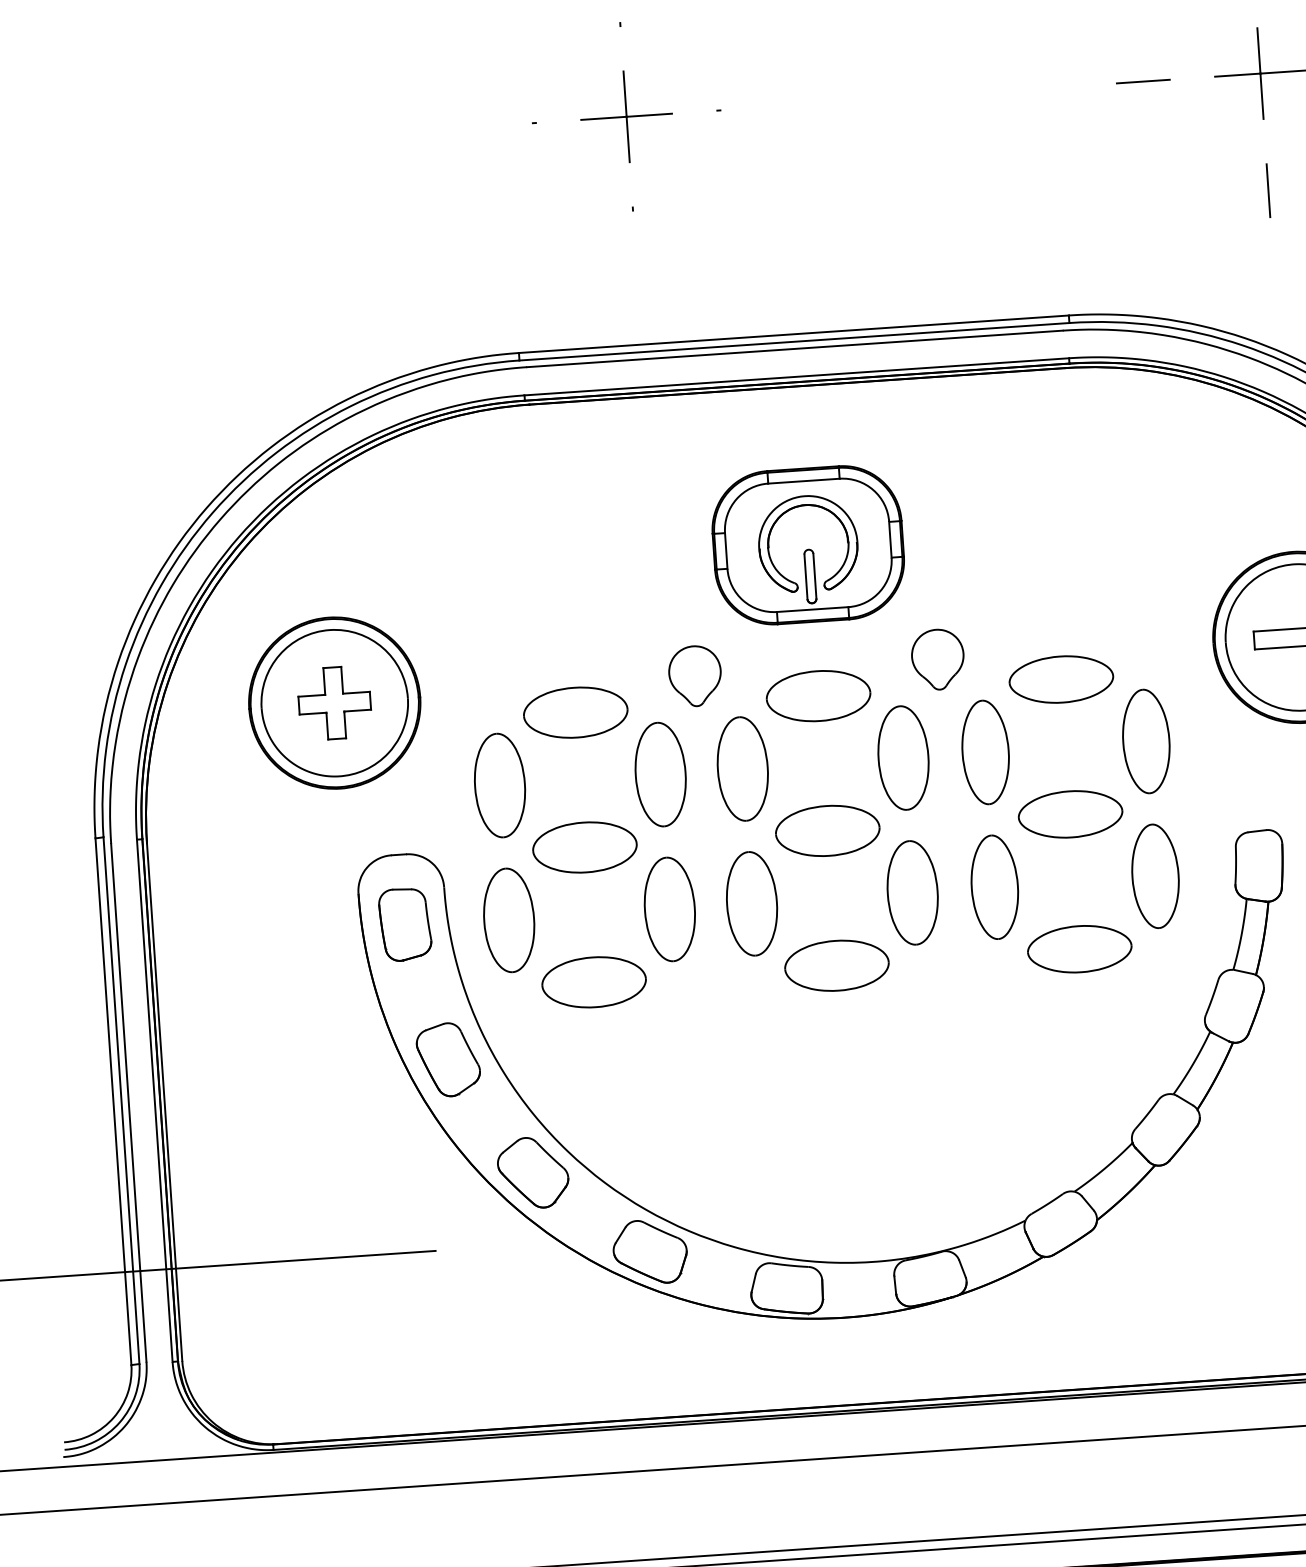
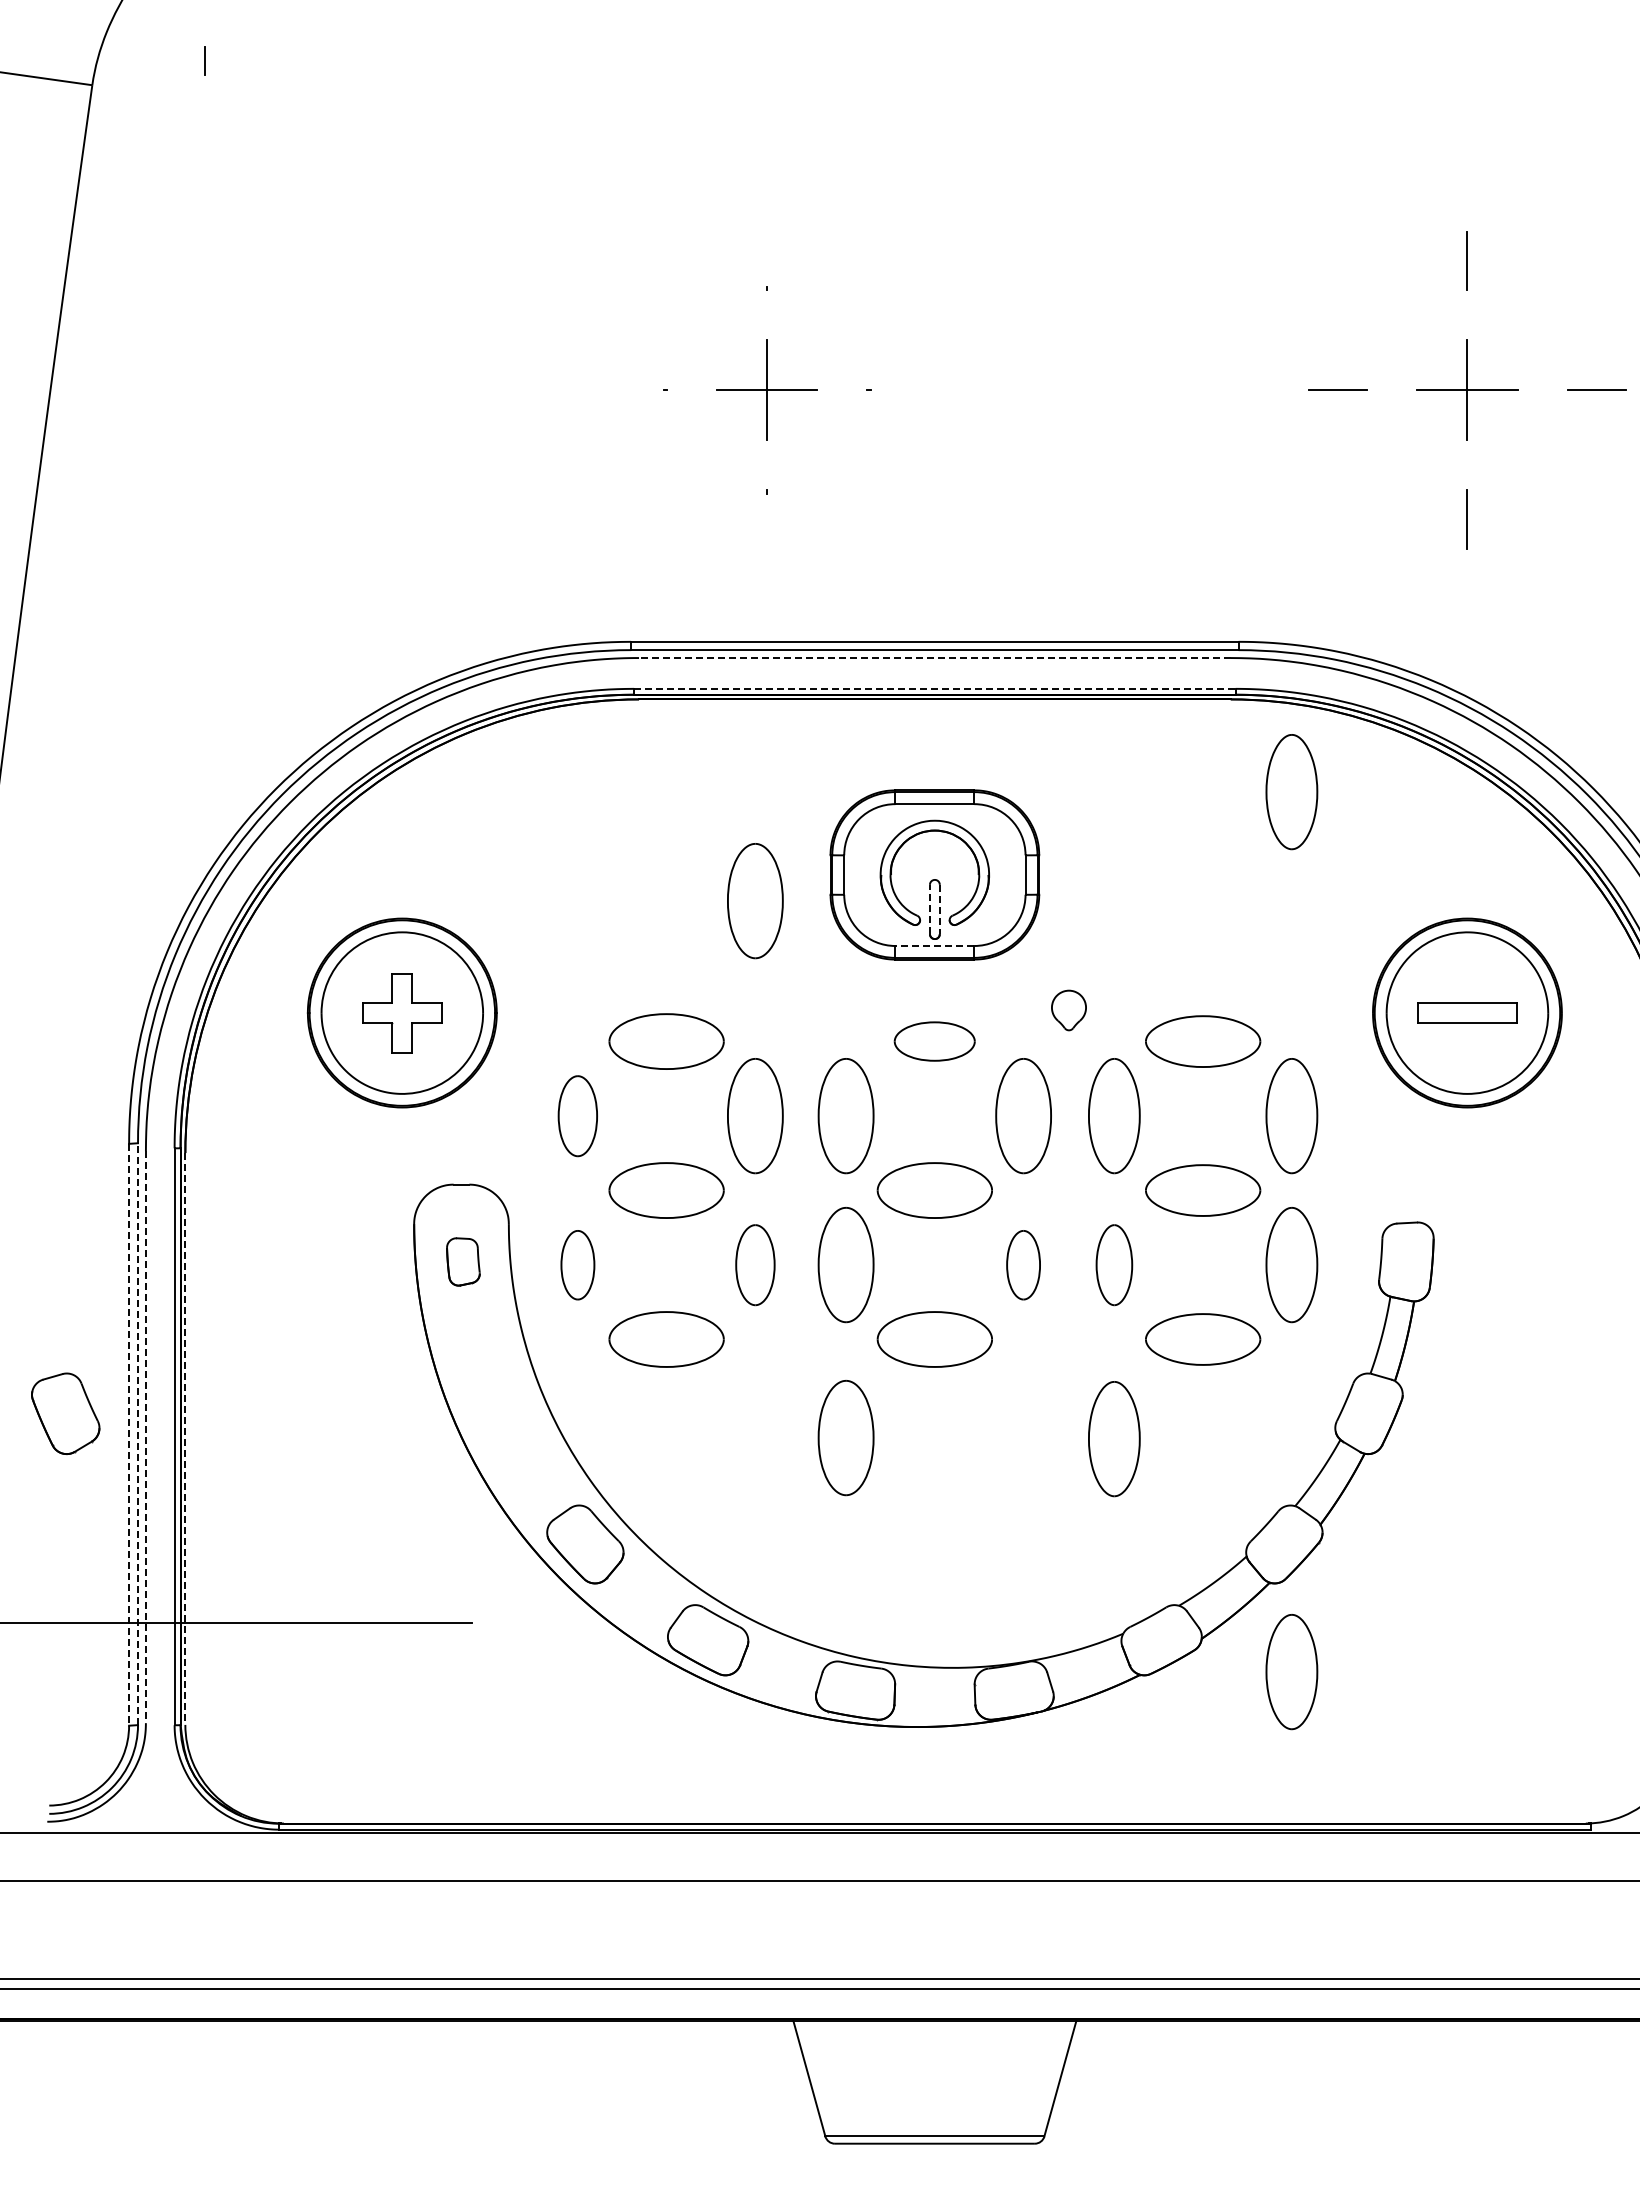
line: (794, 349) -> (934, 658), solid -> dashed
line: (796, 376) -> (934, 688), solid -> dashed
part: (1126, 448) -> (1291, 792), added
line: (805, 576) -> (929, 909), solid -> dashed
line: (814, 576) -> (939, 909), solid -> dashed
part: (647, 580) -> (755, 901), added
line: (812, 609) -> (934, 945), solid -> dashed
part: (937, 659) -> (1068, 1010), size x0.6
part: (695, 676) -> (800, 1010), removed
part: (818, 696) -> (934, 1041), size x0.7
part: (499, 785) -> (577, 1116), size x0.7
part: (994, 887) -> (1114, 1265), size x0.7
part: (912, 893) -> (1023, 1265), size x0.6
part: (670, 909) -> (755, 1265), size x0.7
part: (508, 920) -> (577, 1265), size x0.6
part: (405, 924) -> (463, 1261), size x0.6
part: (1005, 1045) -> (1114, 1439), added
part: (448, 1059) -> (65, 1413), moved
part: (762, 1060) -> (845, 1438), added
line: (121, 1100) -> (138, 1434), solid -> dashed
line: (113, 1101) -> (129, 1434), solid -> dashed
line: (164, 1102) -> (185, 1439), solid -> dashed
line: (128, 1103) -> (145, 1437), solid -> dashed
part: (1180, 1245) -> (1291, 1672), added

